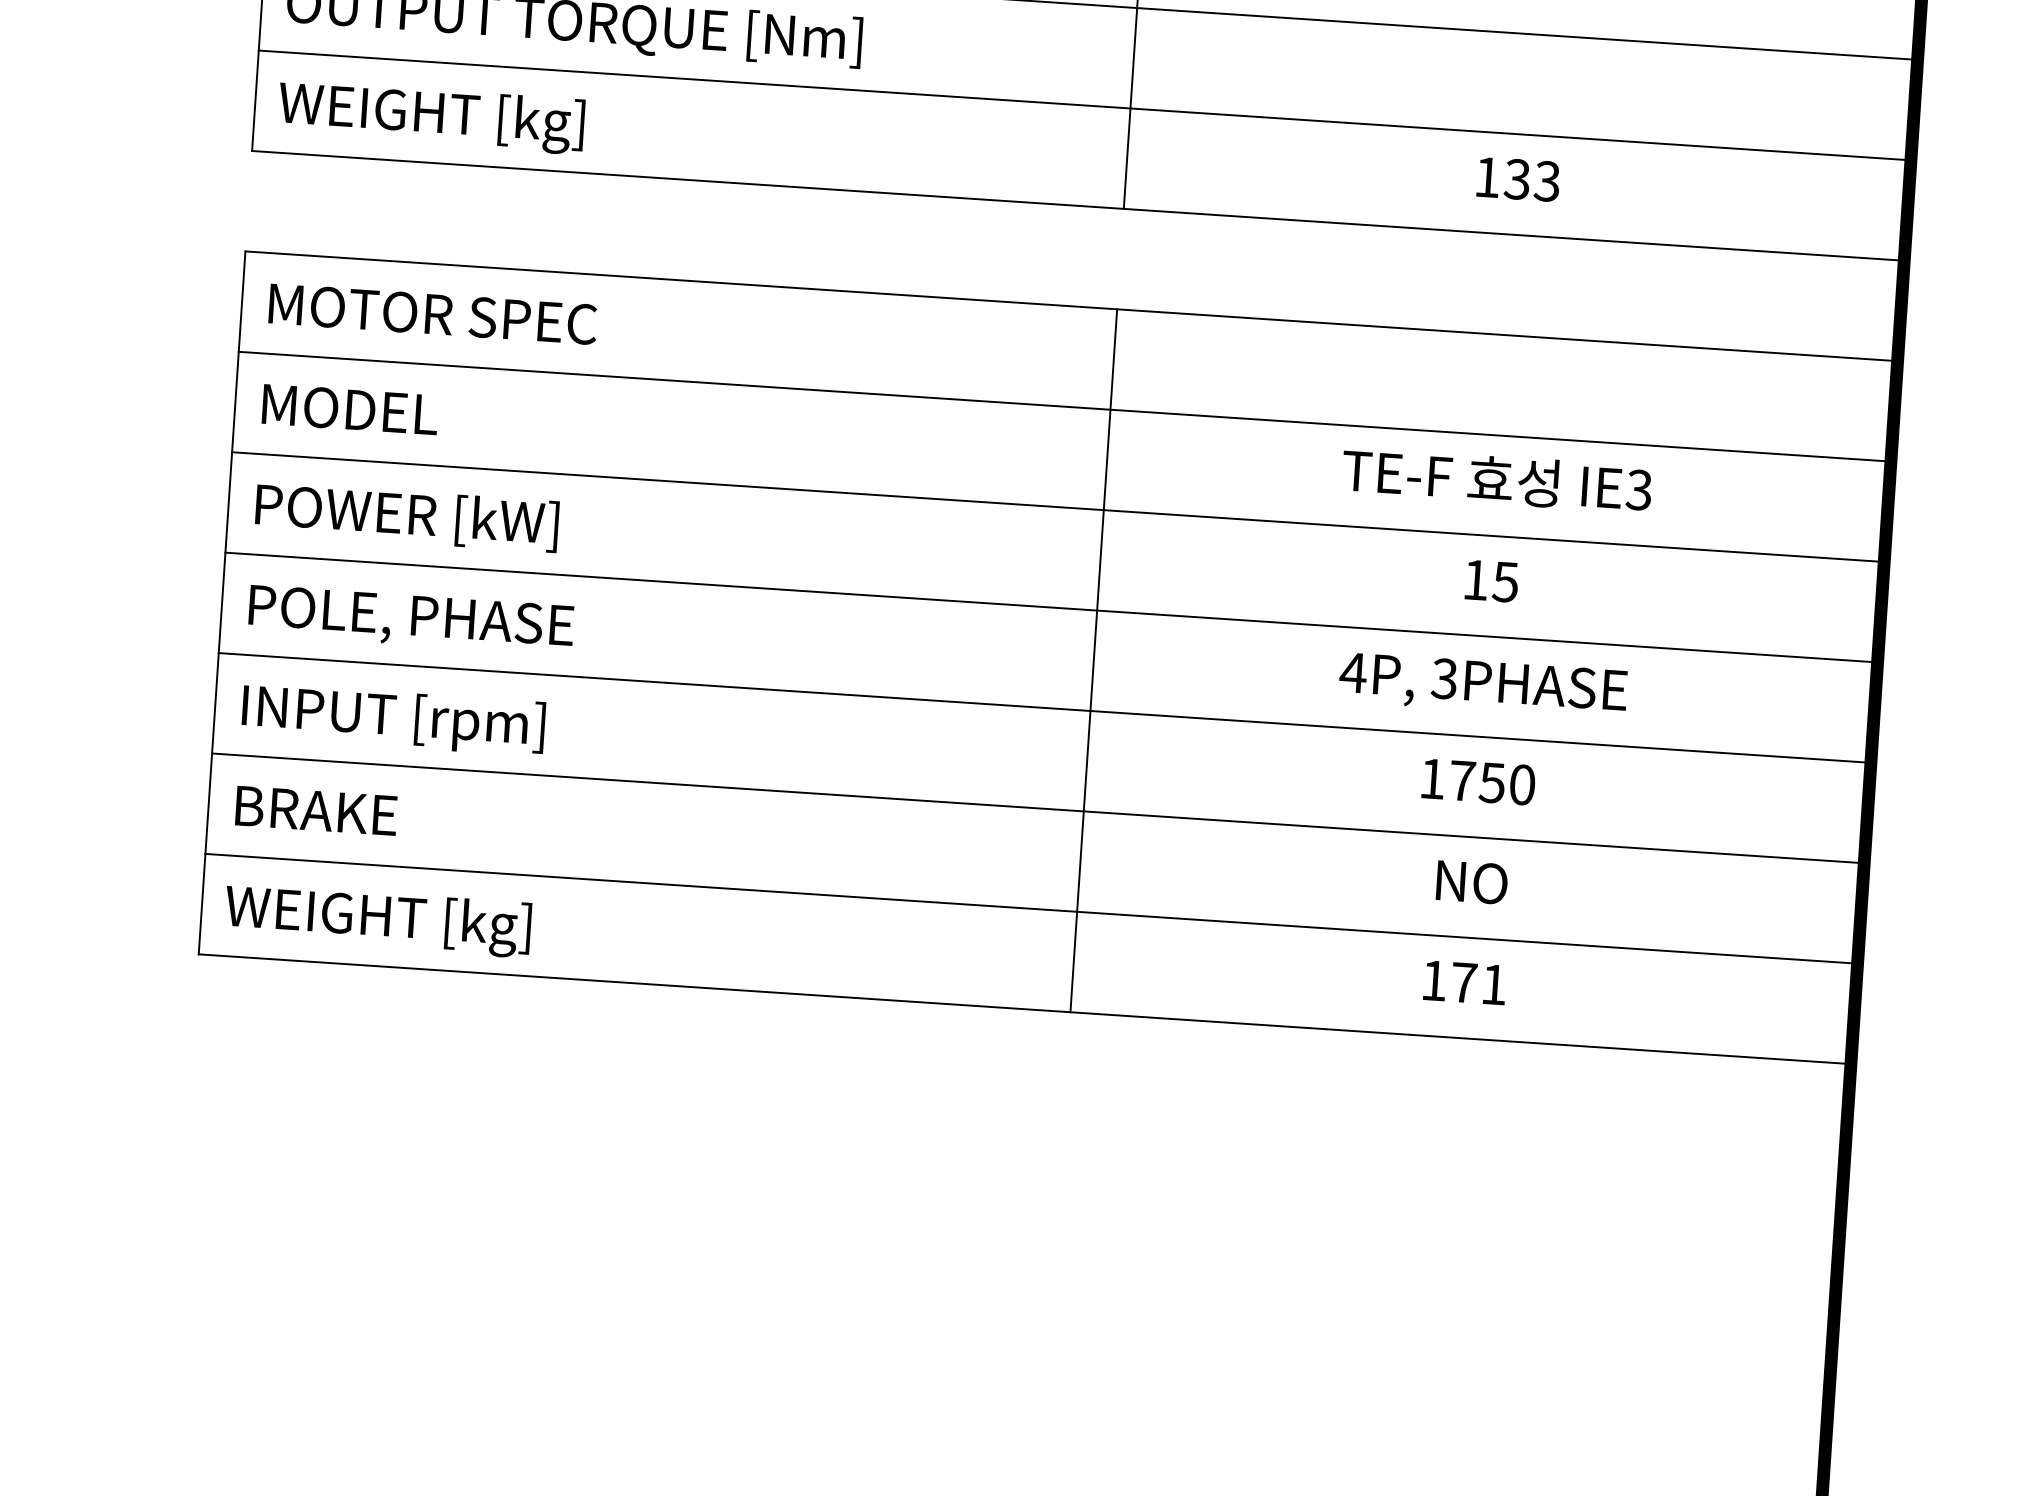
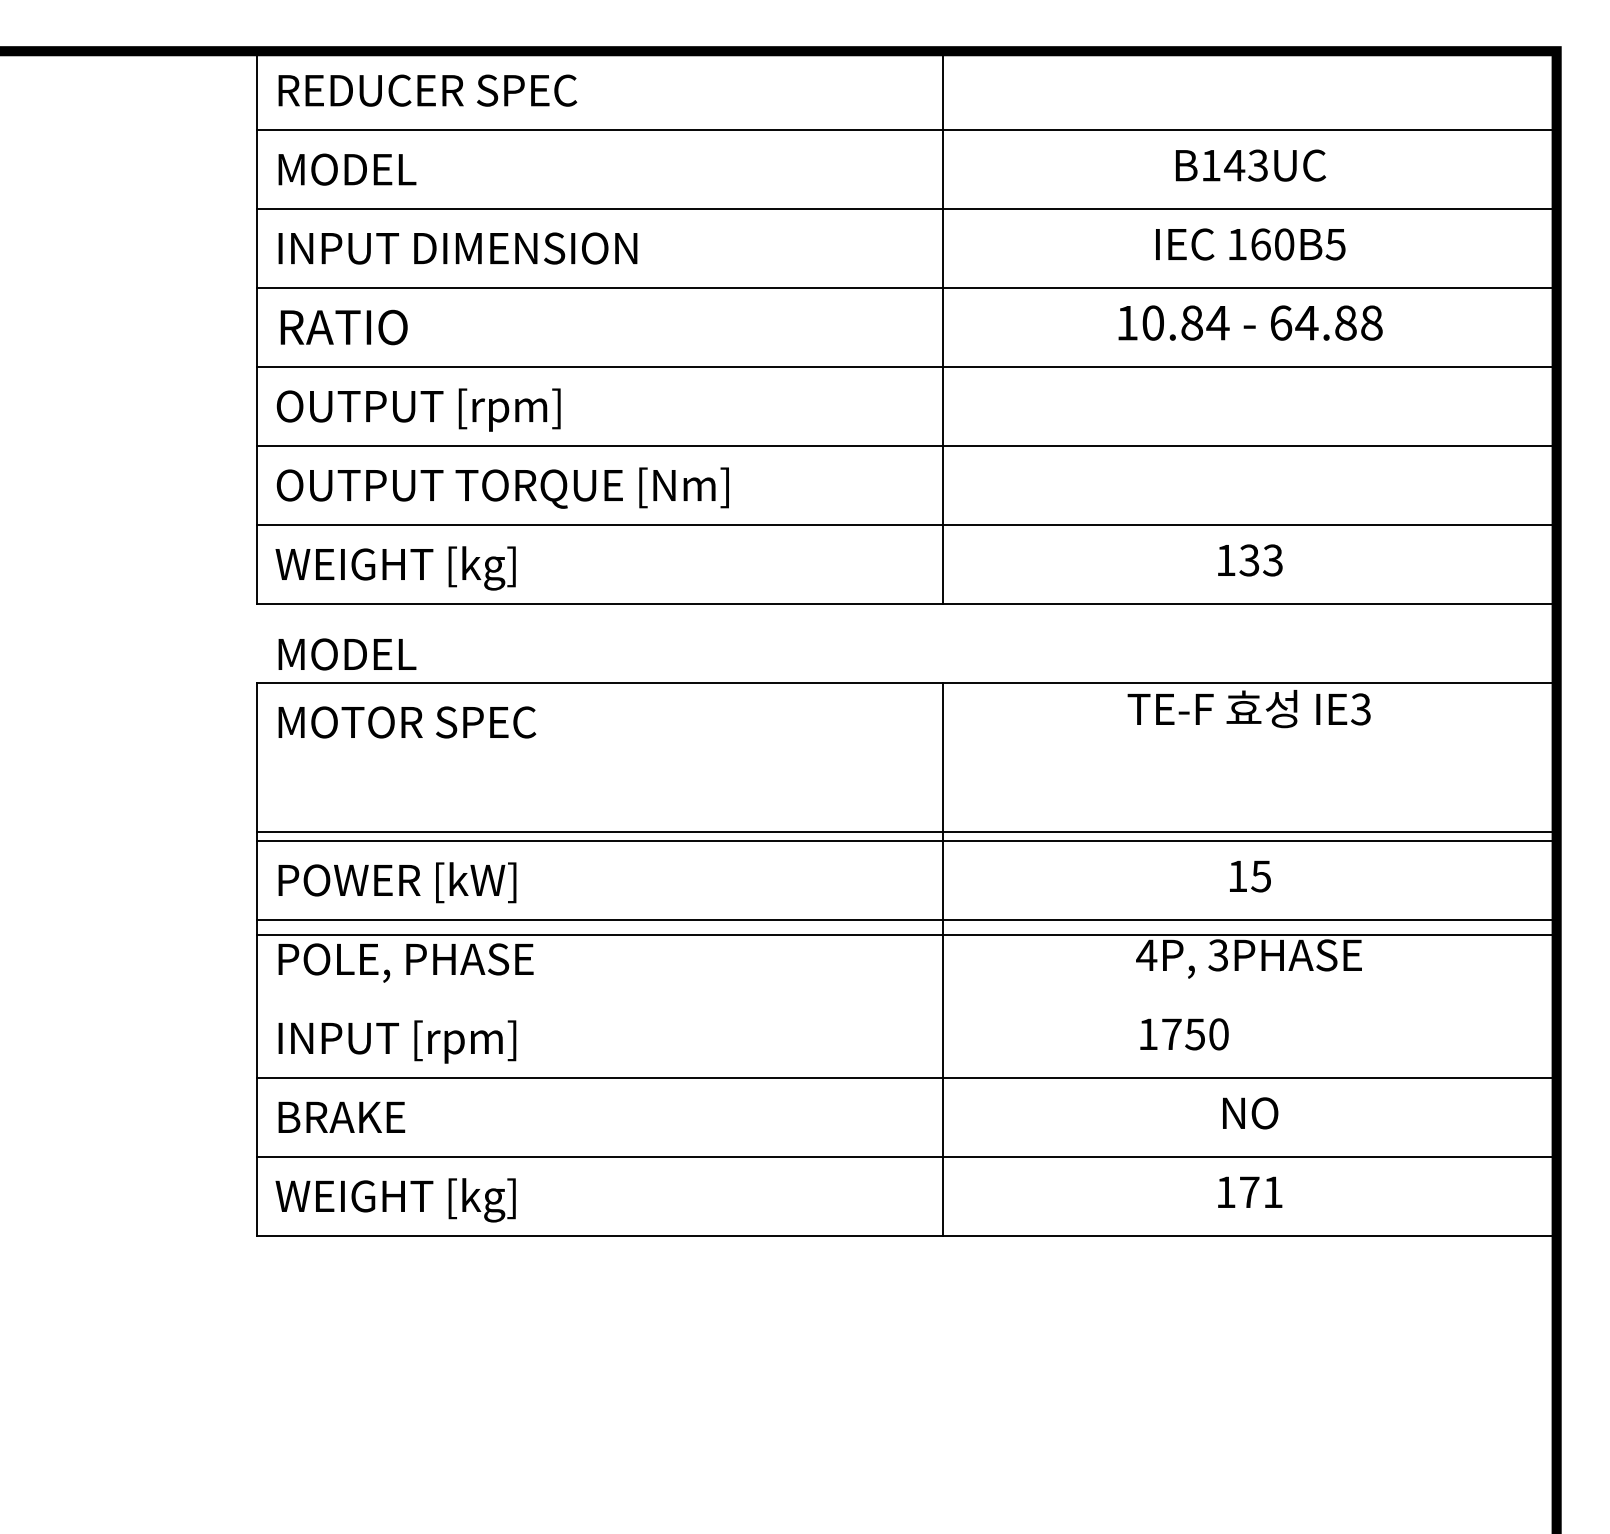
line: (1064, 406) -> (906, 831), moved
text: (350, 409) -> (347, 654), moved
text: (1496, 480) -> (1248, 709), moved
line: (1044, 707) -> (906, 934), moved
text: (1478, 782) -> (1184, 1034), moved

